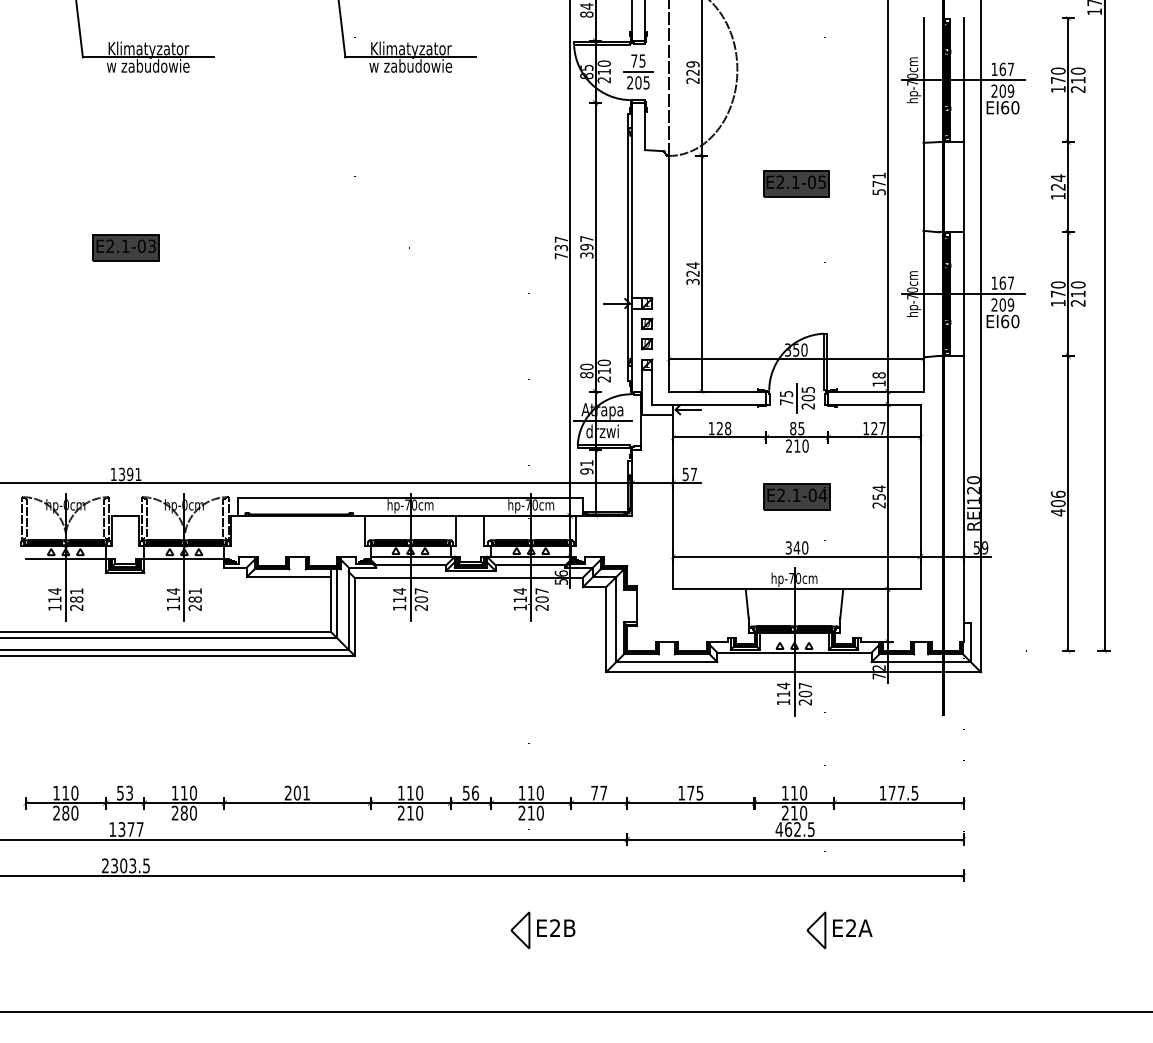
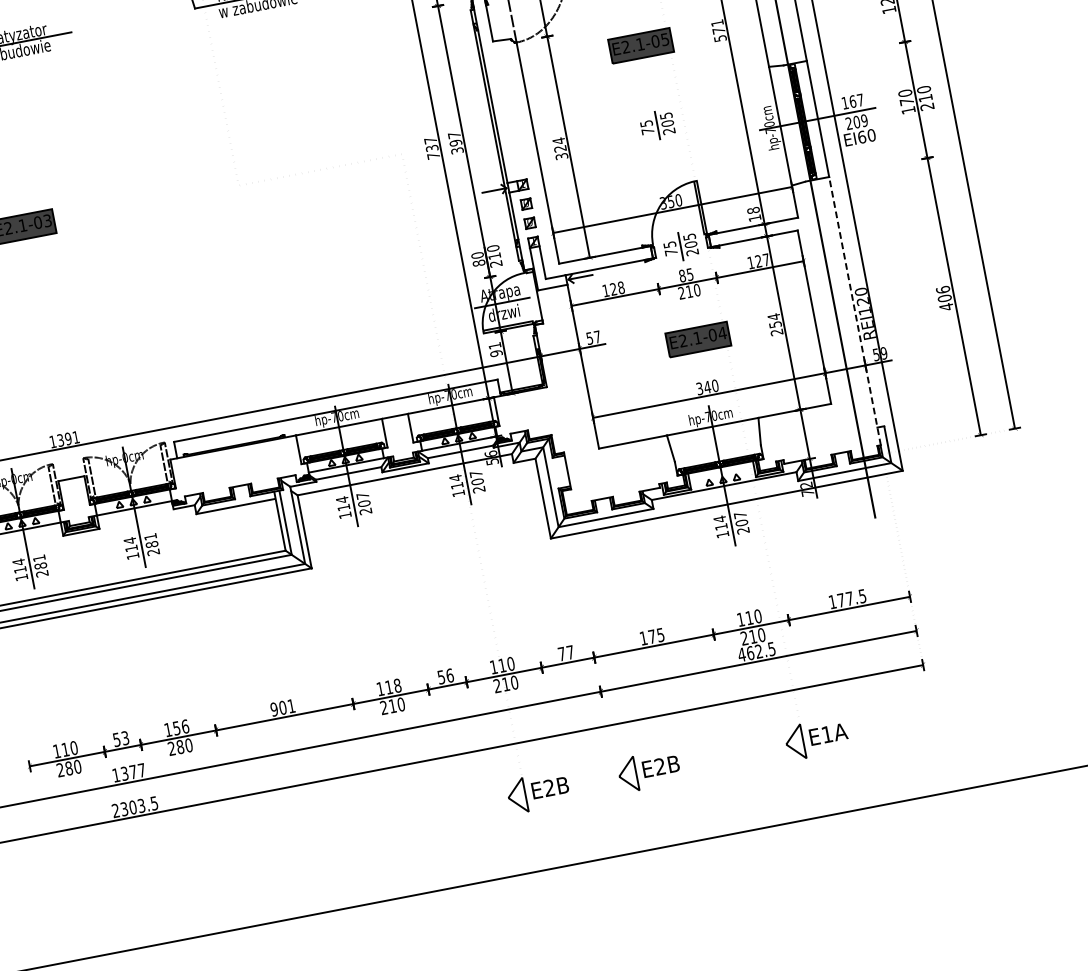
part: (797, 269) -> (657, 125), added
line: (963, 498) -> (854, 310), solid -> dashed
text: (188, 792) -> (180, 726), 110 -> 156
text: (287, 792) -> (273, 709), 201 -> 901
text: (419, 793) -> (397, 686), 110 -> 118
text: (851, 927) -> (827, 733), E2A -> E1A
part: (660, 929) -> (648, 770), added

